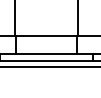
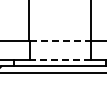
line: (47, 35) -> (60, 41), solid -> dashed
line: (46, 53) -> (59, 59), solid -> dashed

